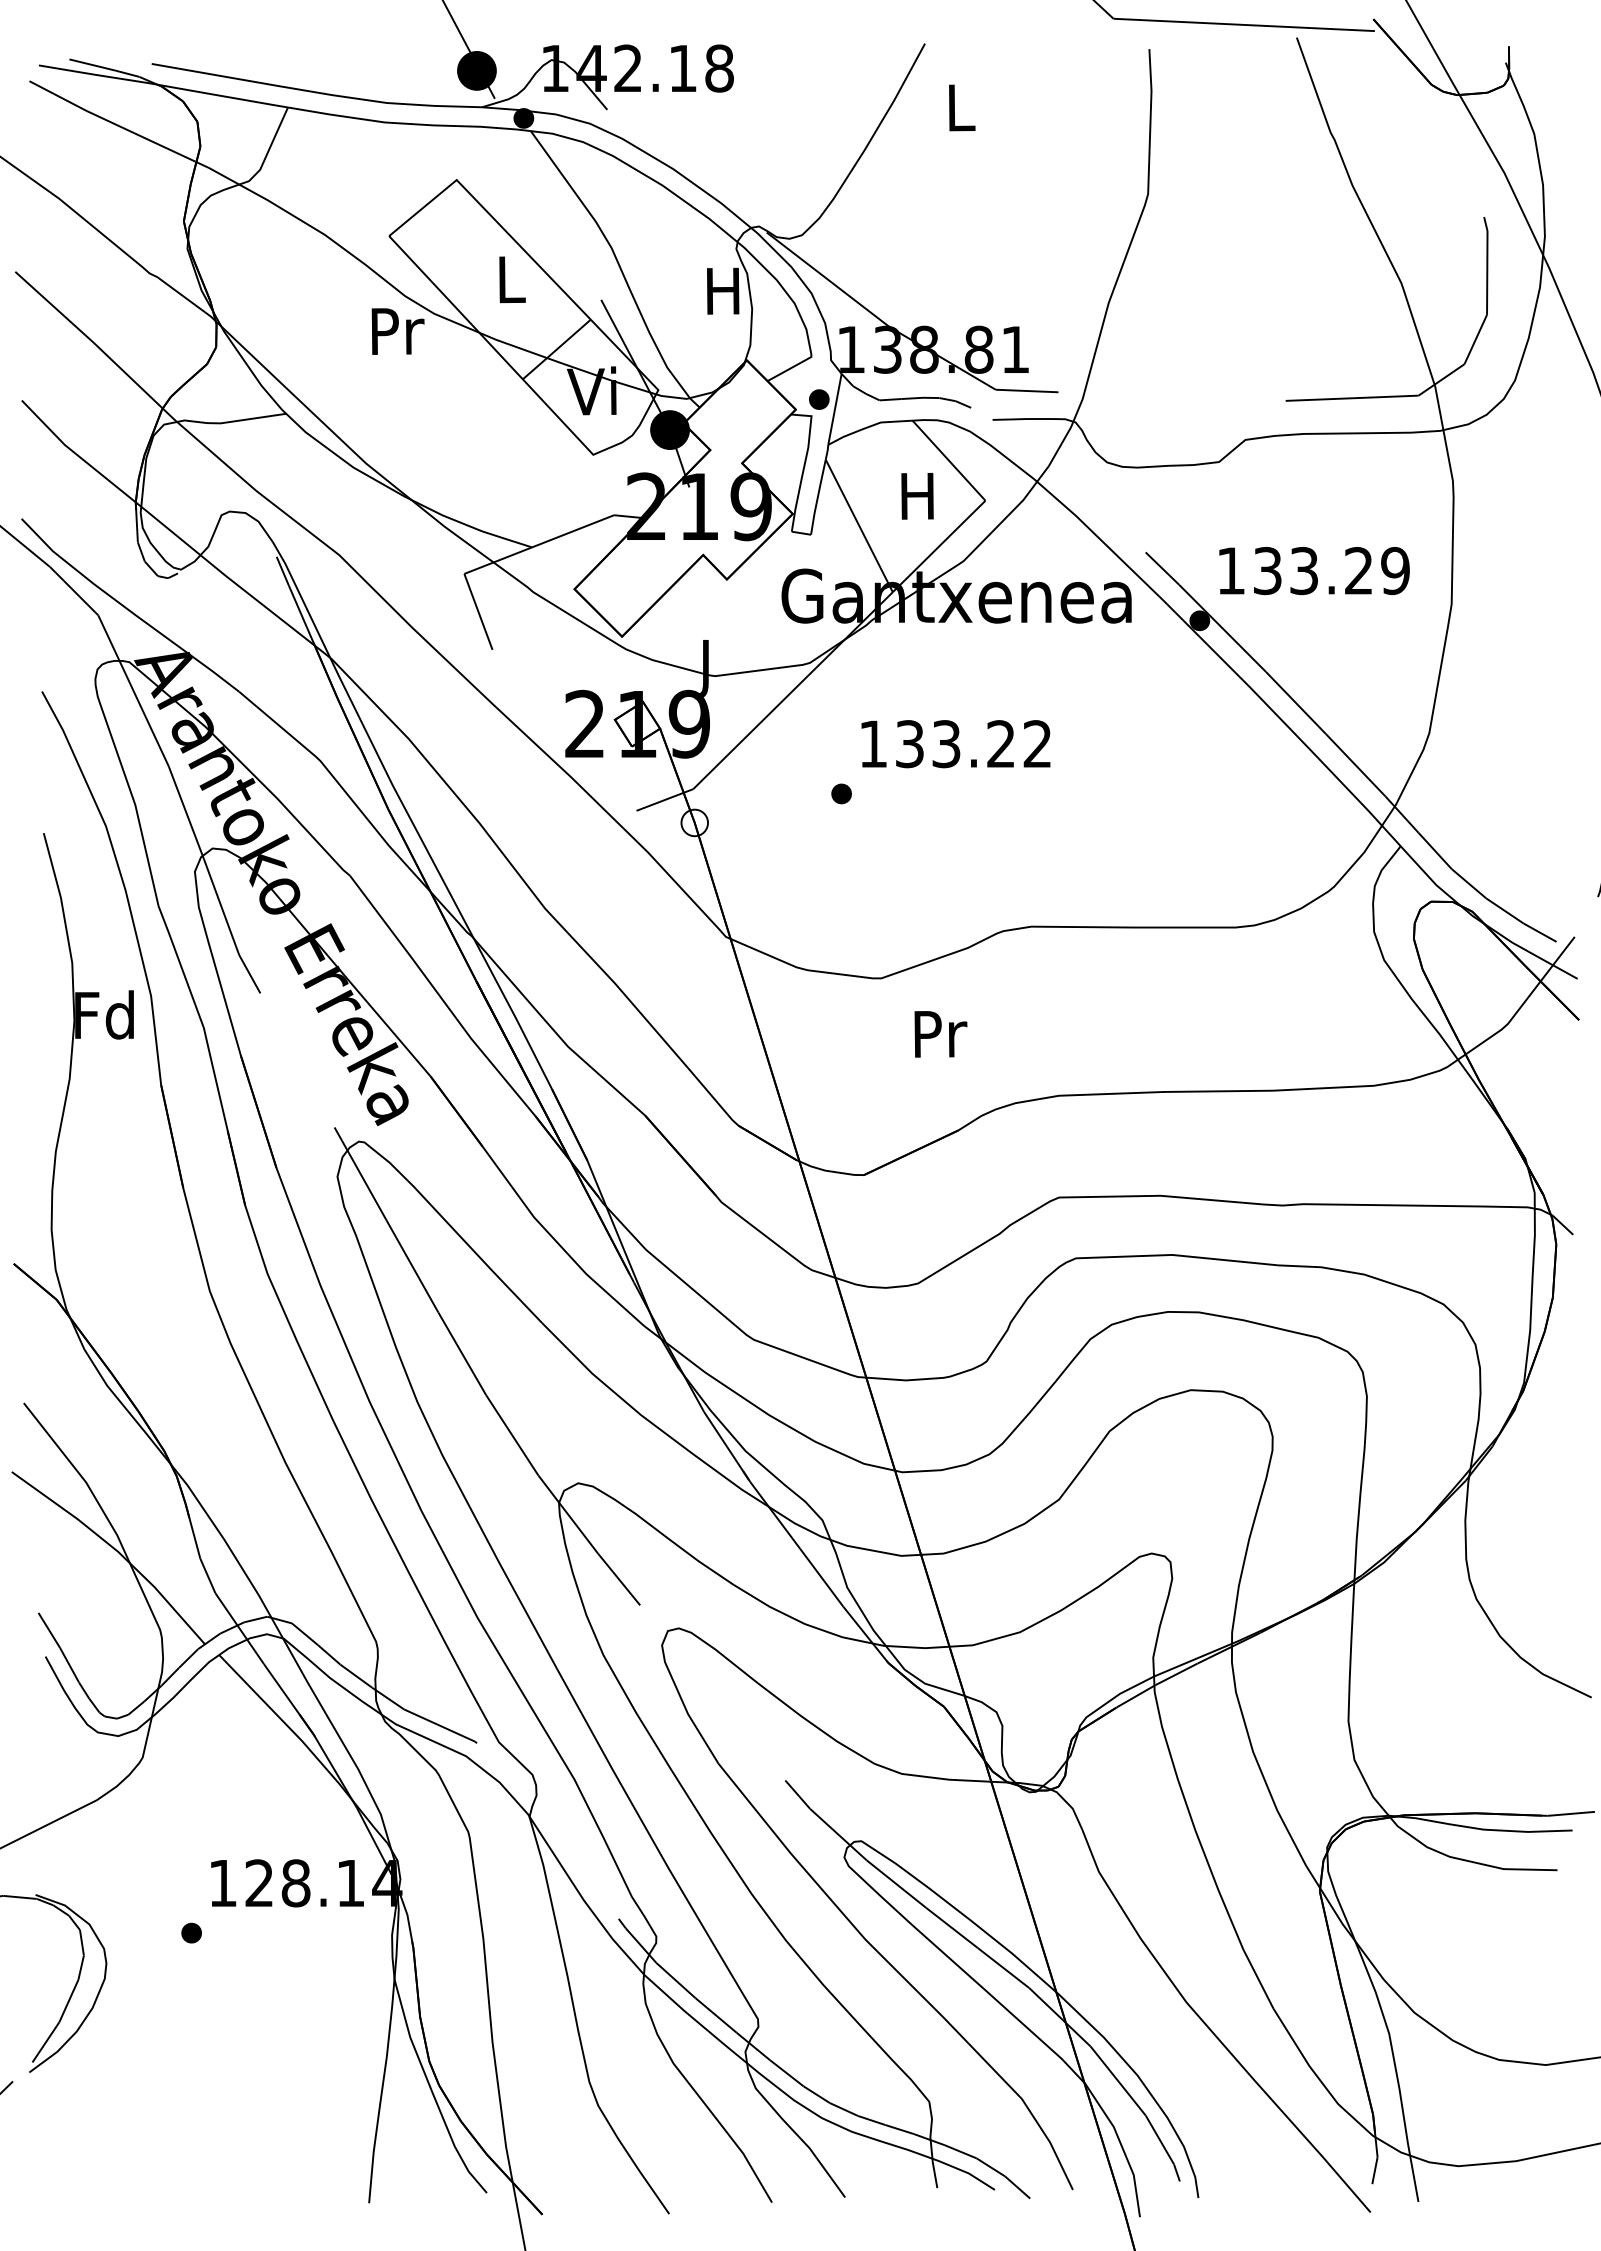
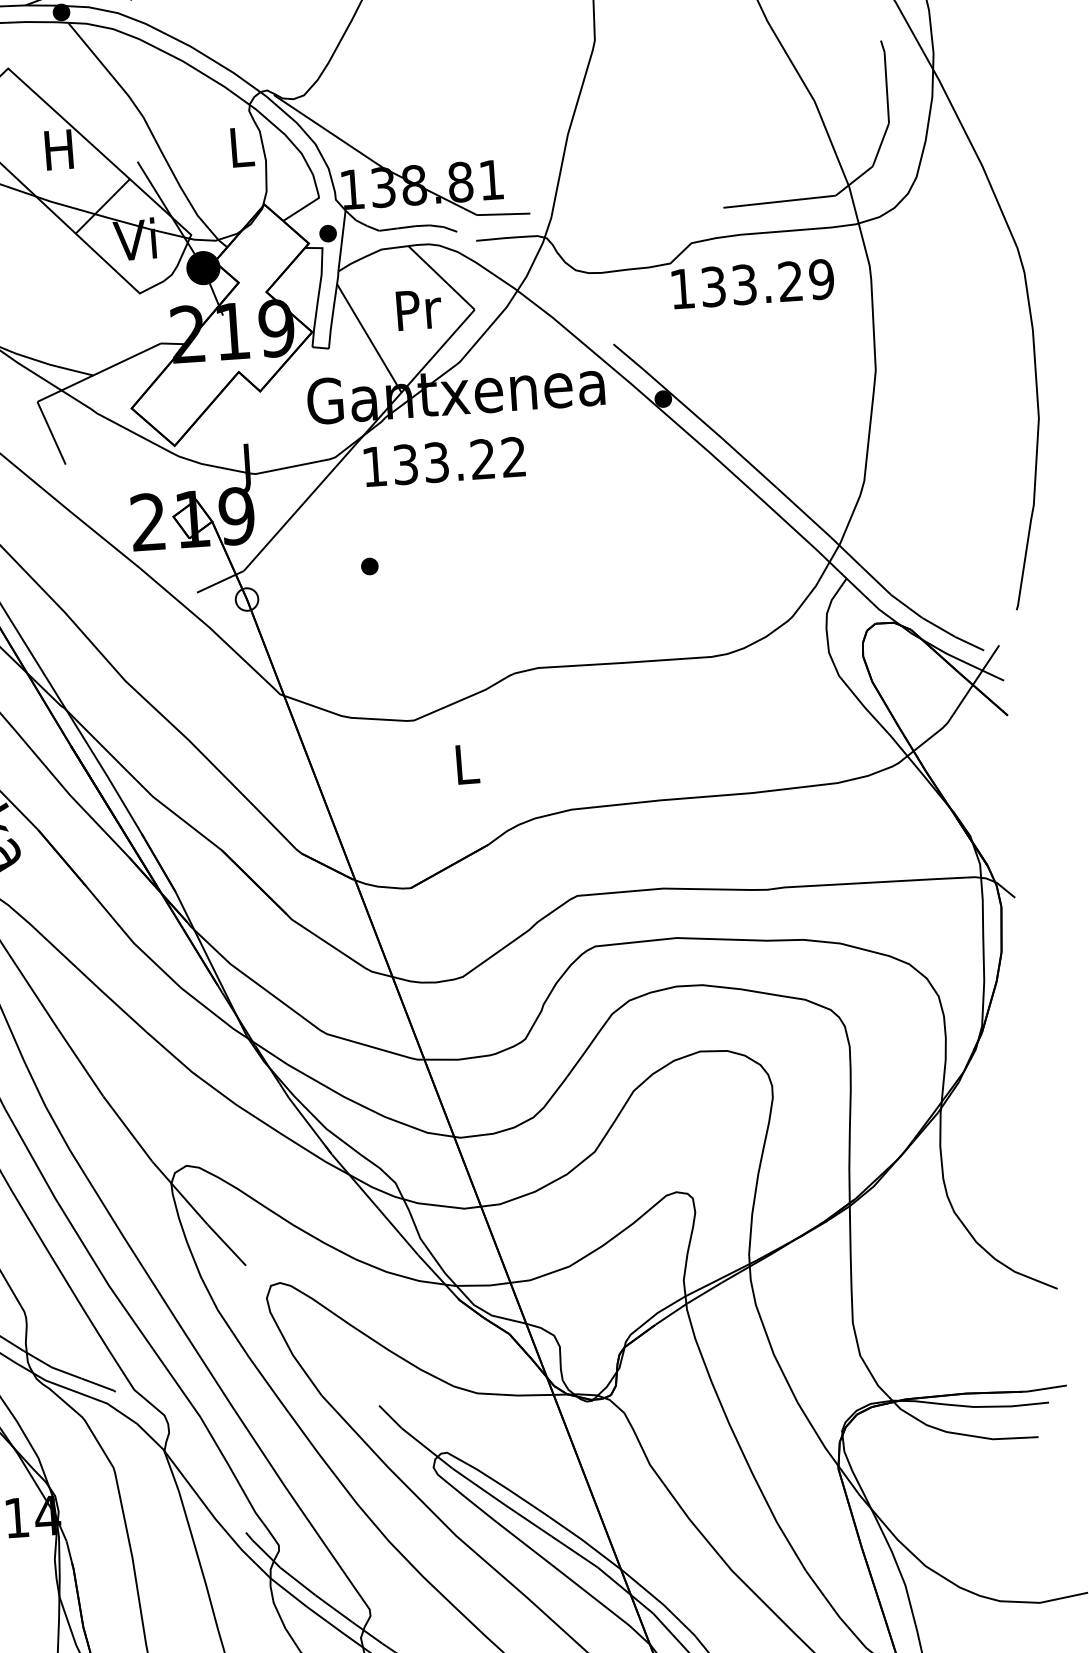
text: (509, 279) -> (58, 149), L -> H
text: (723, 290) -> (240, 146), H -> L
text: (919, 495) -> (418, 309), H -> Pr
text: (1314, 571) -> (753, 284), moved
text: (955, 744) -> (444, 462), moved
text: (940, 1034) -> (467, 764), Pr -> L

